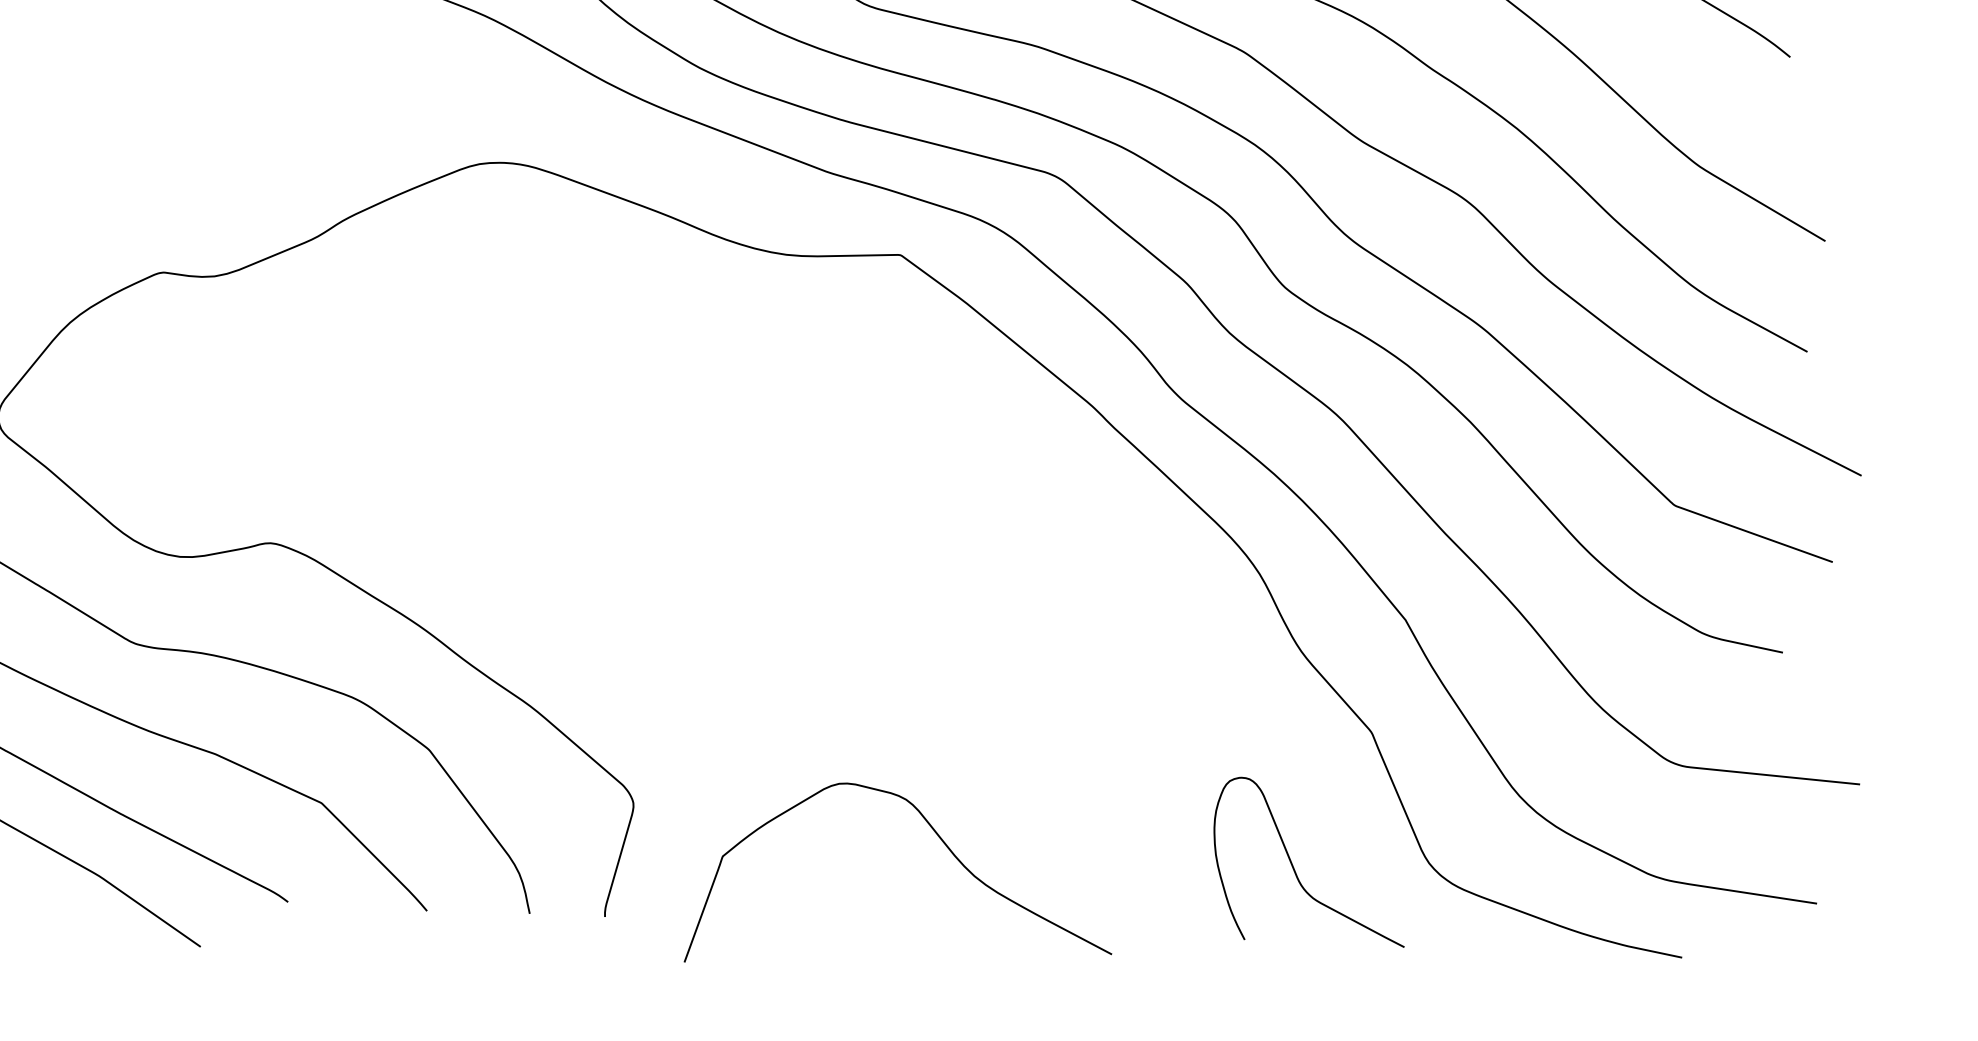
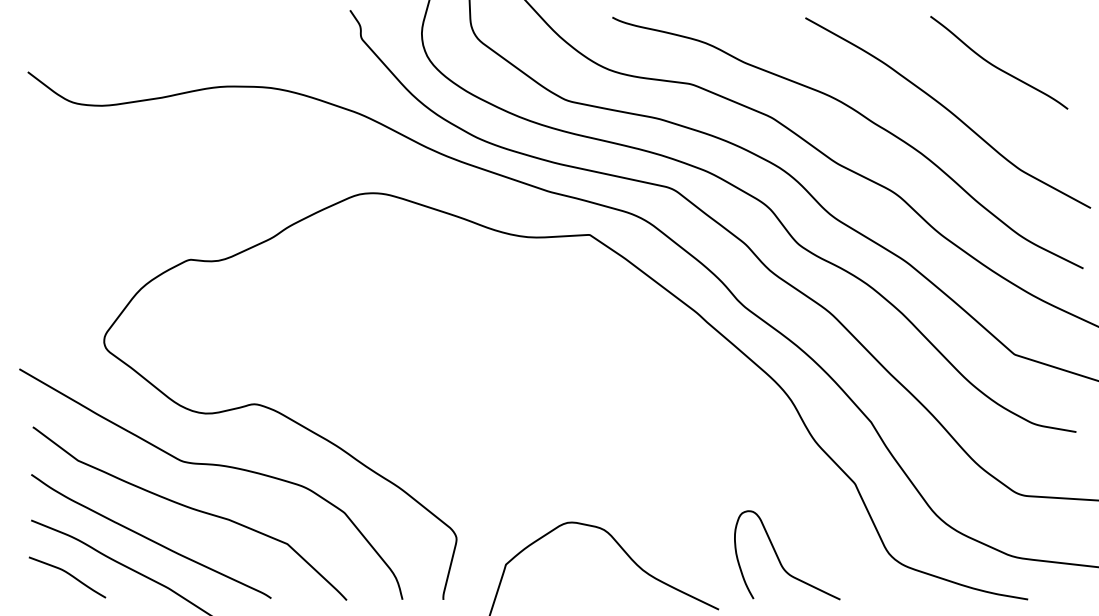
curve: (1295, 867) -> (779, 558), moved

